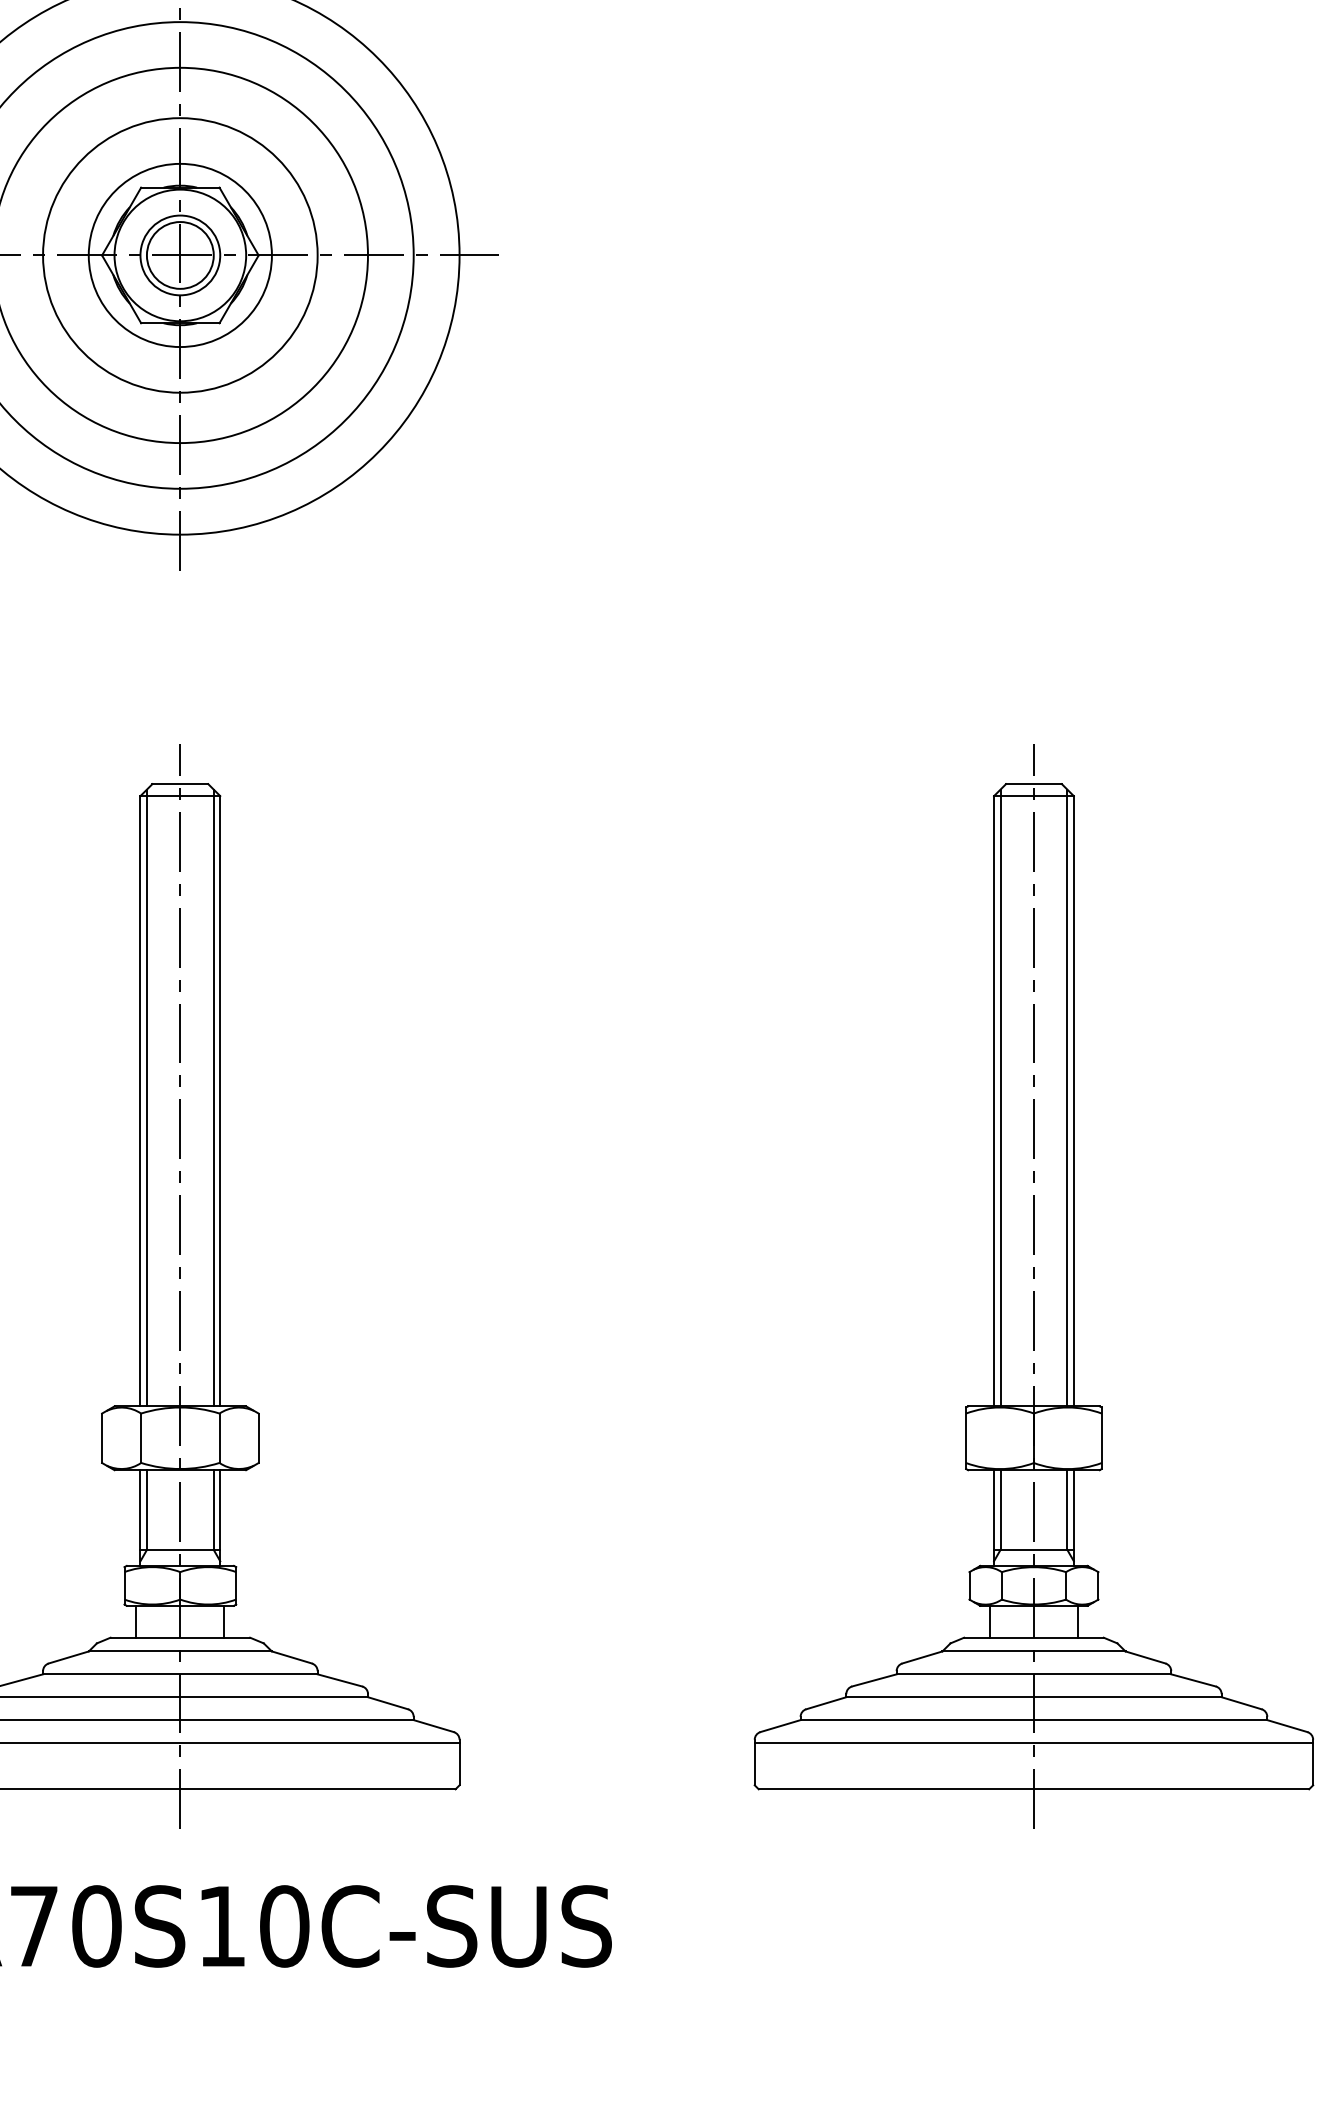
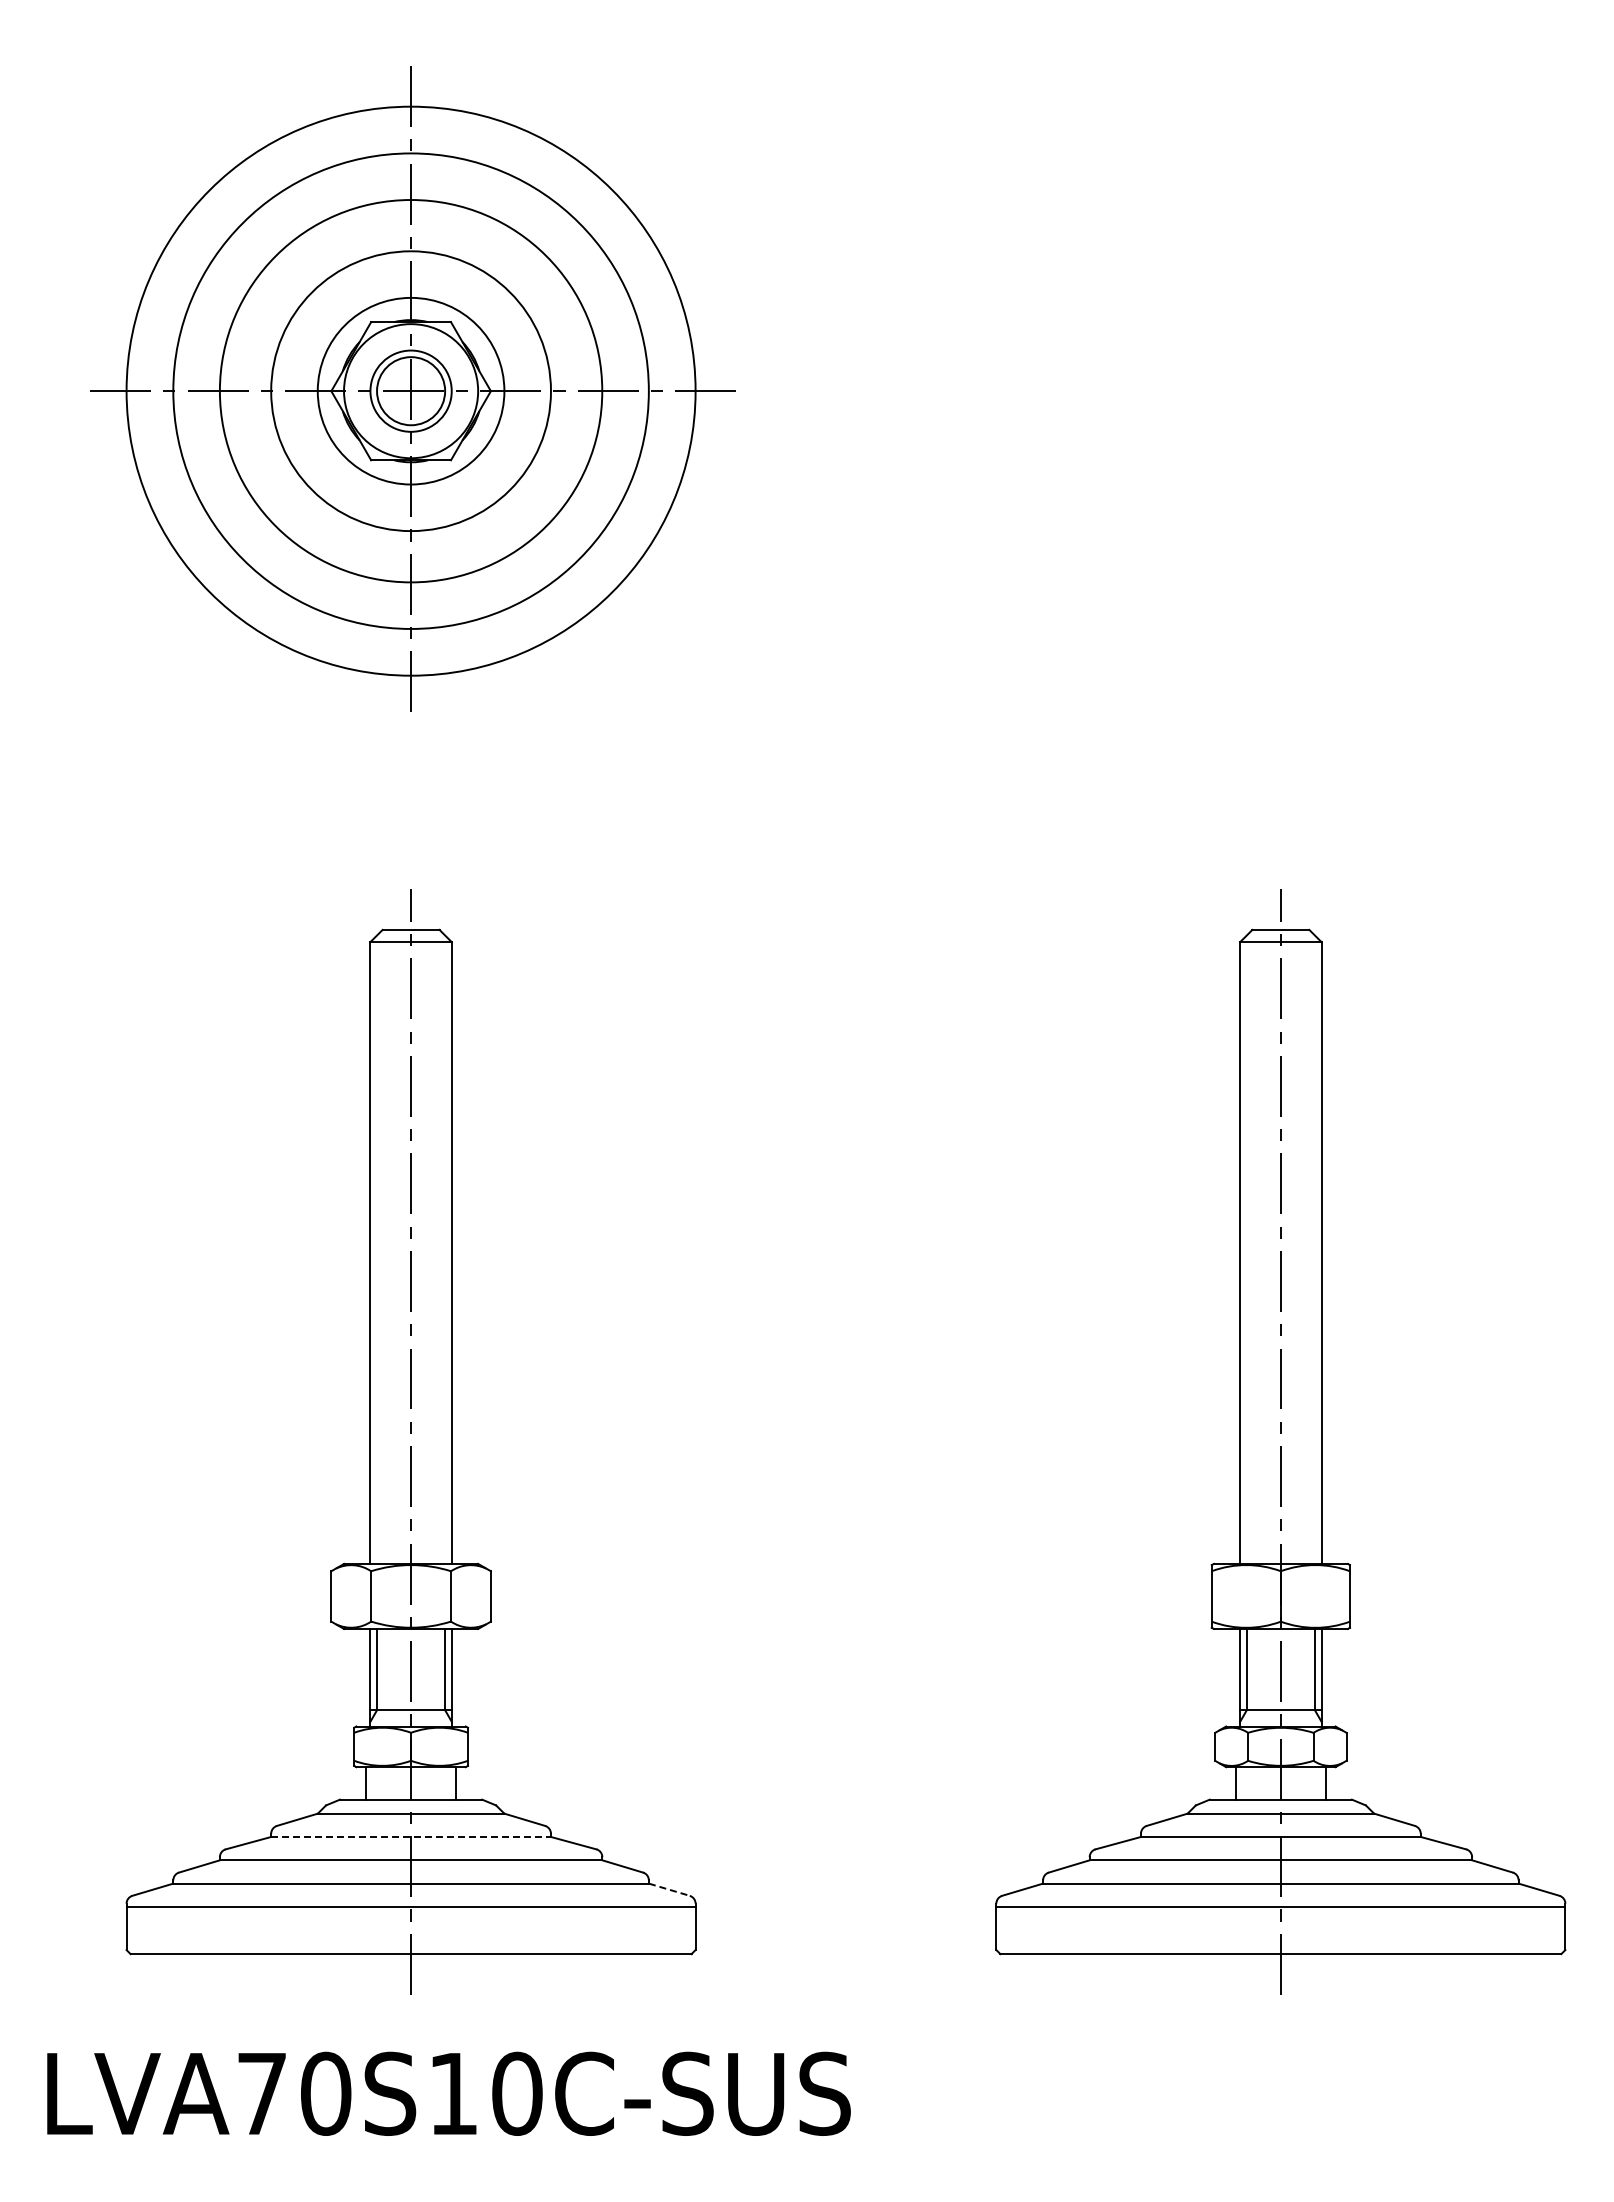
line: (147, 1097) -> (377, 1249), removed
line: (214, 1097) -> (445, 1249), removed
line: (1000, 1097) -> (1246, 1249), removed
line: (1066, 1097) -> (1314, 1249), removed
line: (180, 1673) -> (411, 1836), solid -> dashed
line: (433, 1725) -> (669, 1889), solid -> dashed

